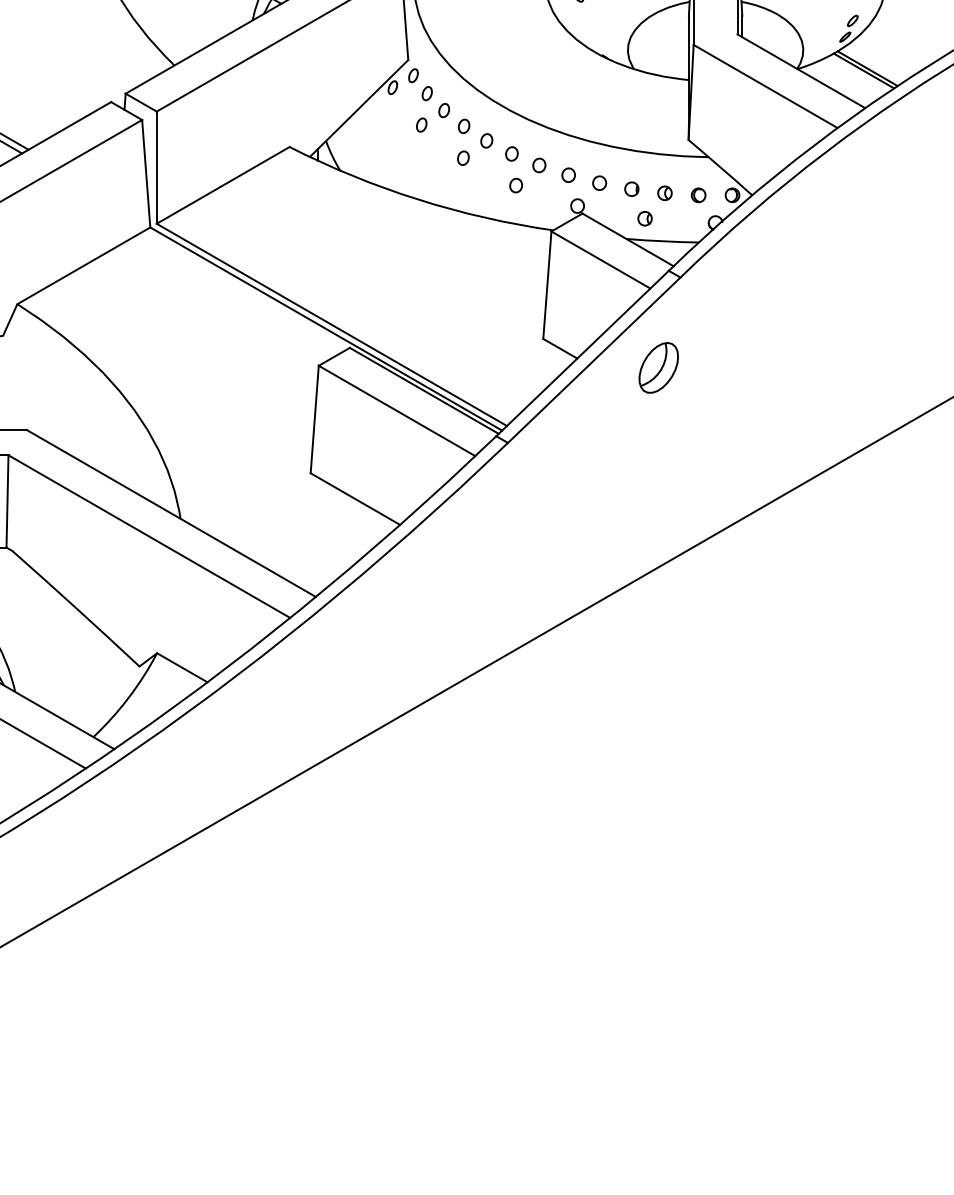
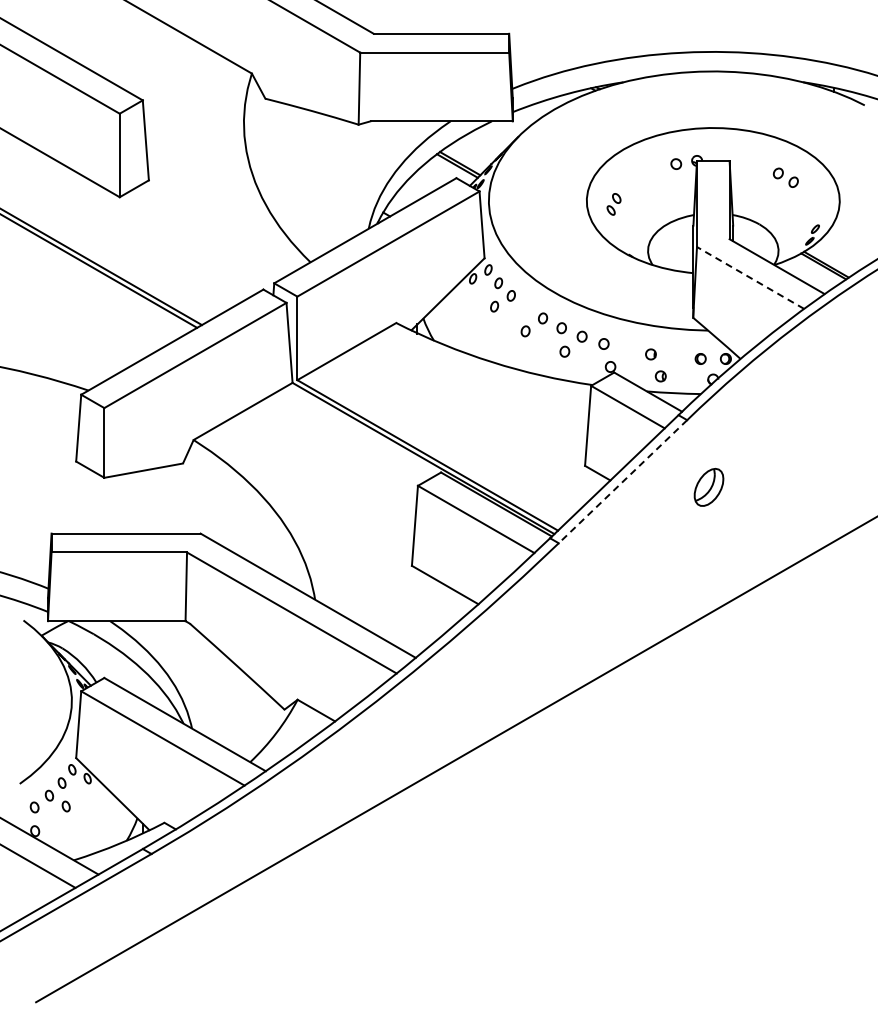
line: (765, 85) -> (750, 277), solid -> dashed
part: (463, 126) -> (525, 307), removed
part: (598, 182) -> (626, 349), removed
part: (664, 193) -> (675, 357), removed
line: (593, 359) -> (622, 481), solid -> dashed
part: (658, 368) -> (708, 487), moved

